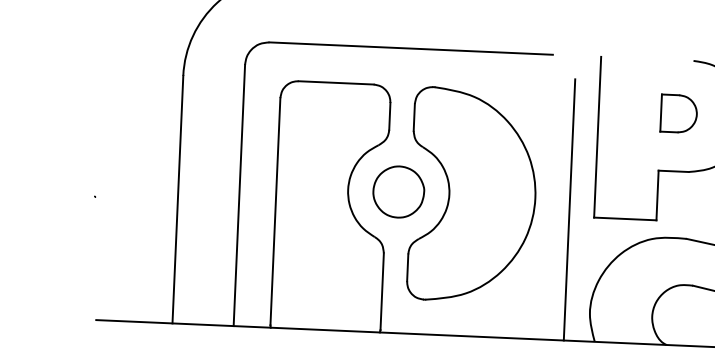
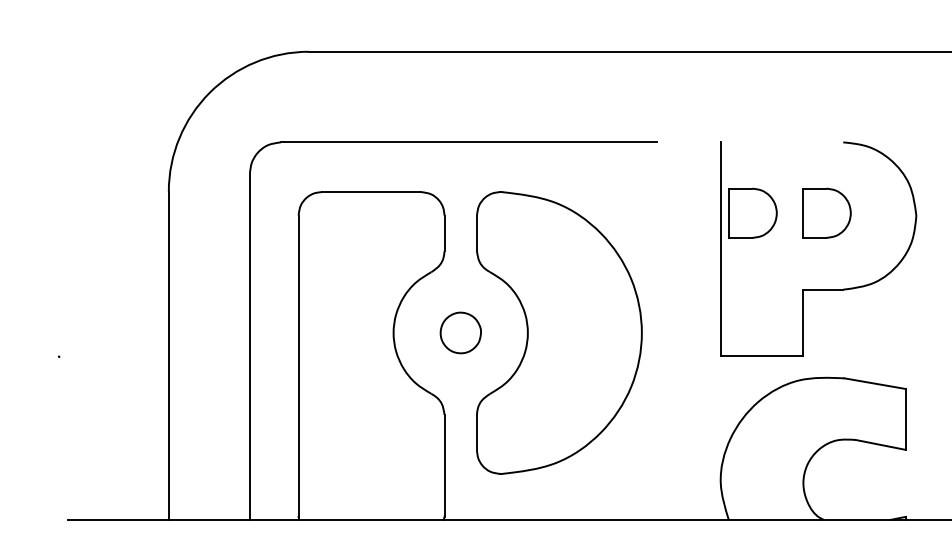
part: (622, 110) -> (752, 212), added
part: (398, 191) -> (460, 332), size x0.6
line: (569, 209) -> (687, 346), removed

